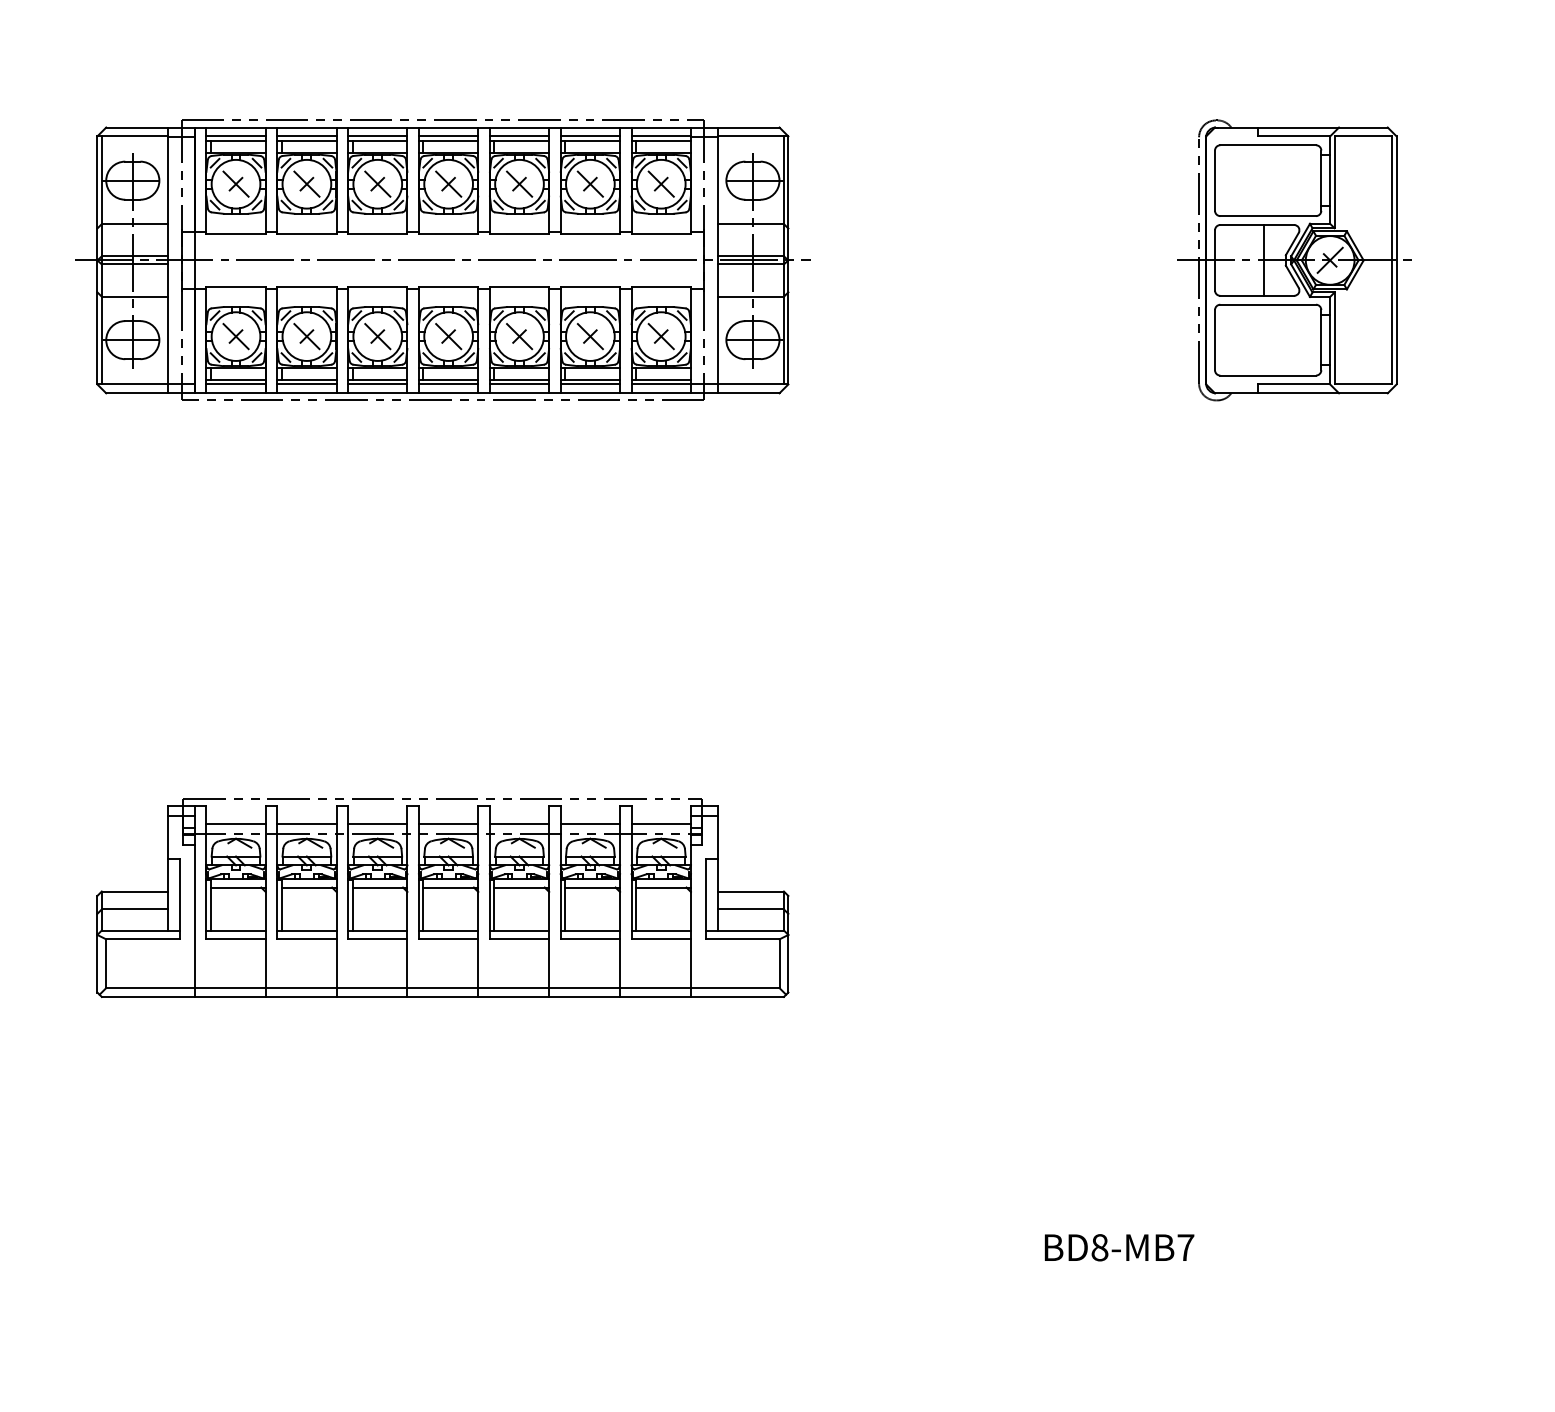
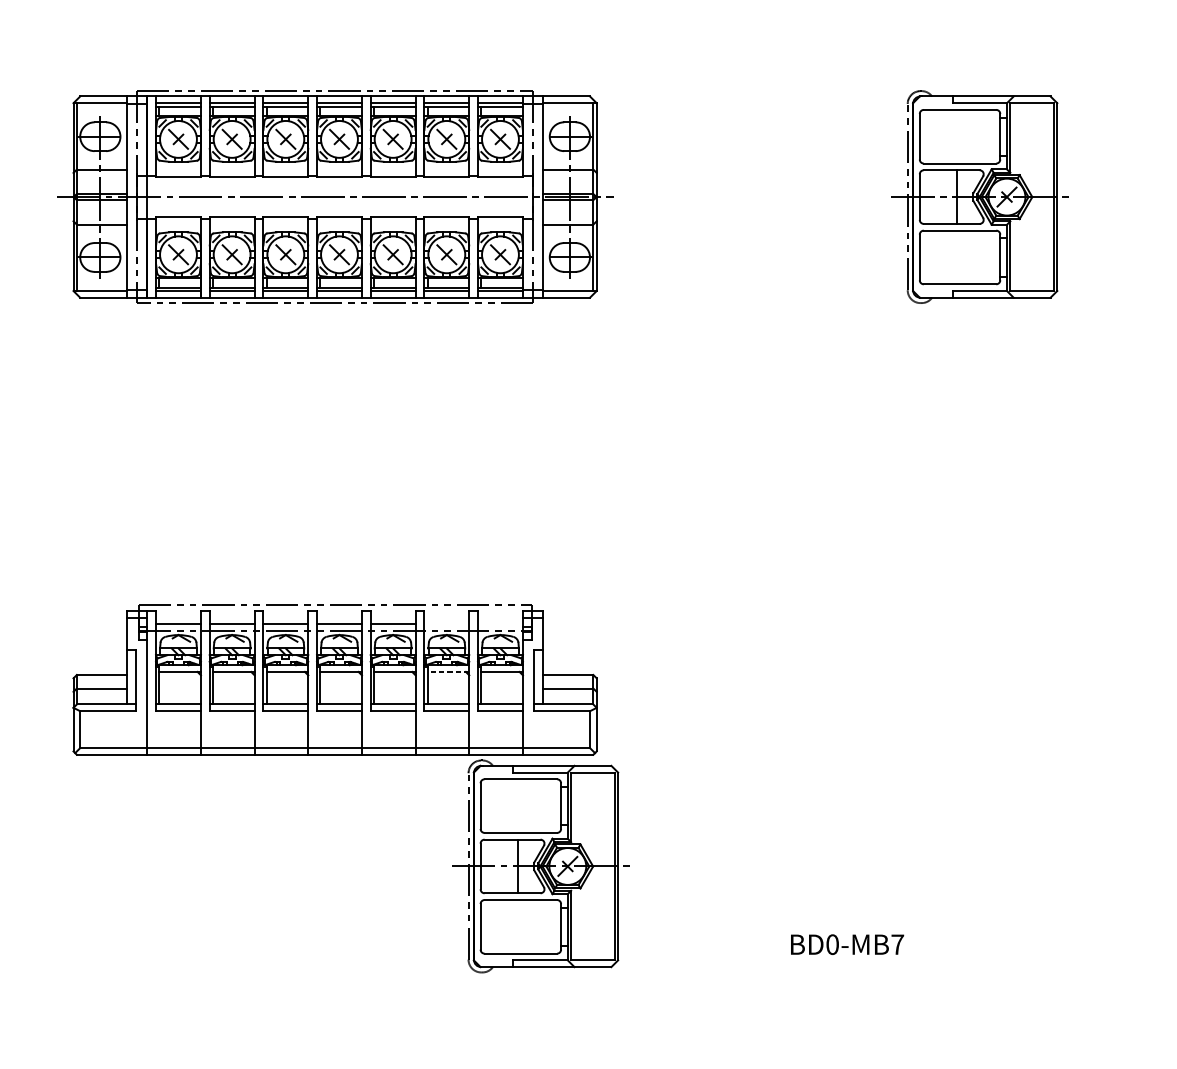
line: (590, 824) -> (446, 624), removed
line: (660, 824) -> (499, 624), removed
line: (592, 887) -> (448, 671), solid -> dashed
part: (714, 1144) -> (540, 866), added
text: (1099, 1247) -> (832, 944), BD8-MB7 -> BD0-MB7

